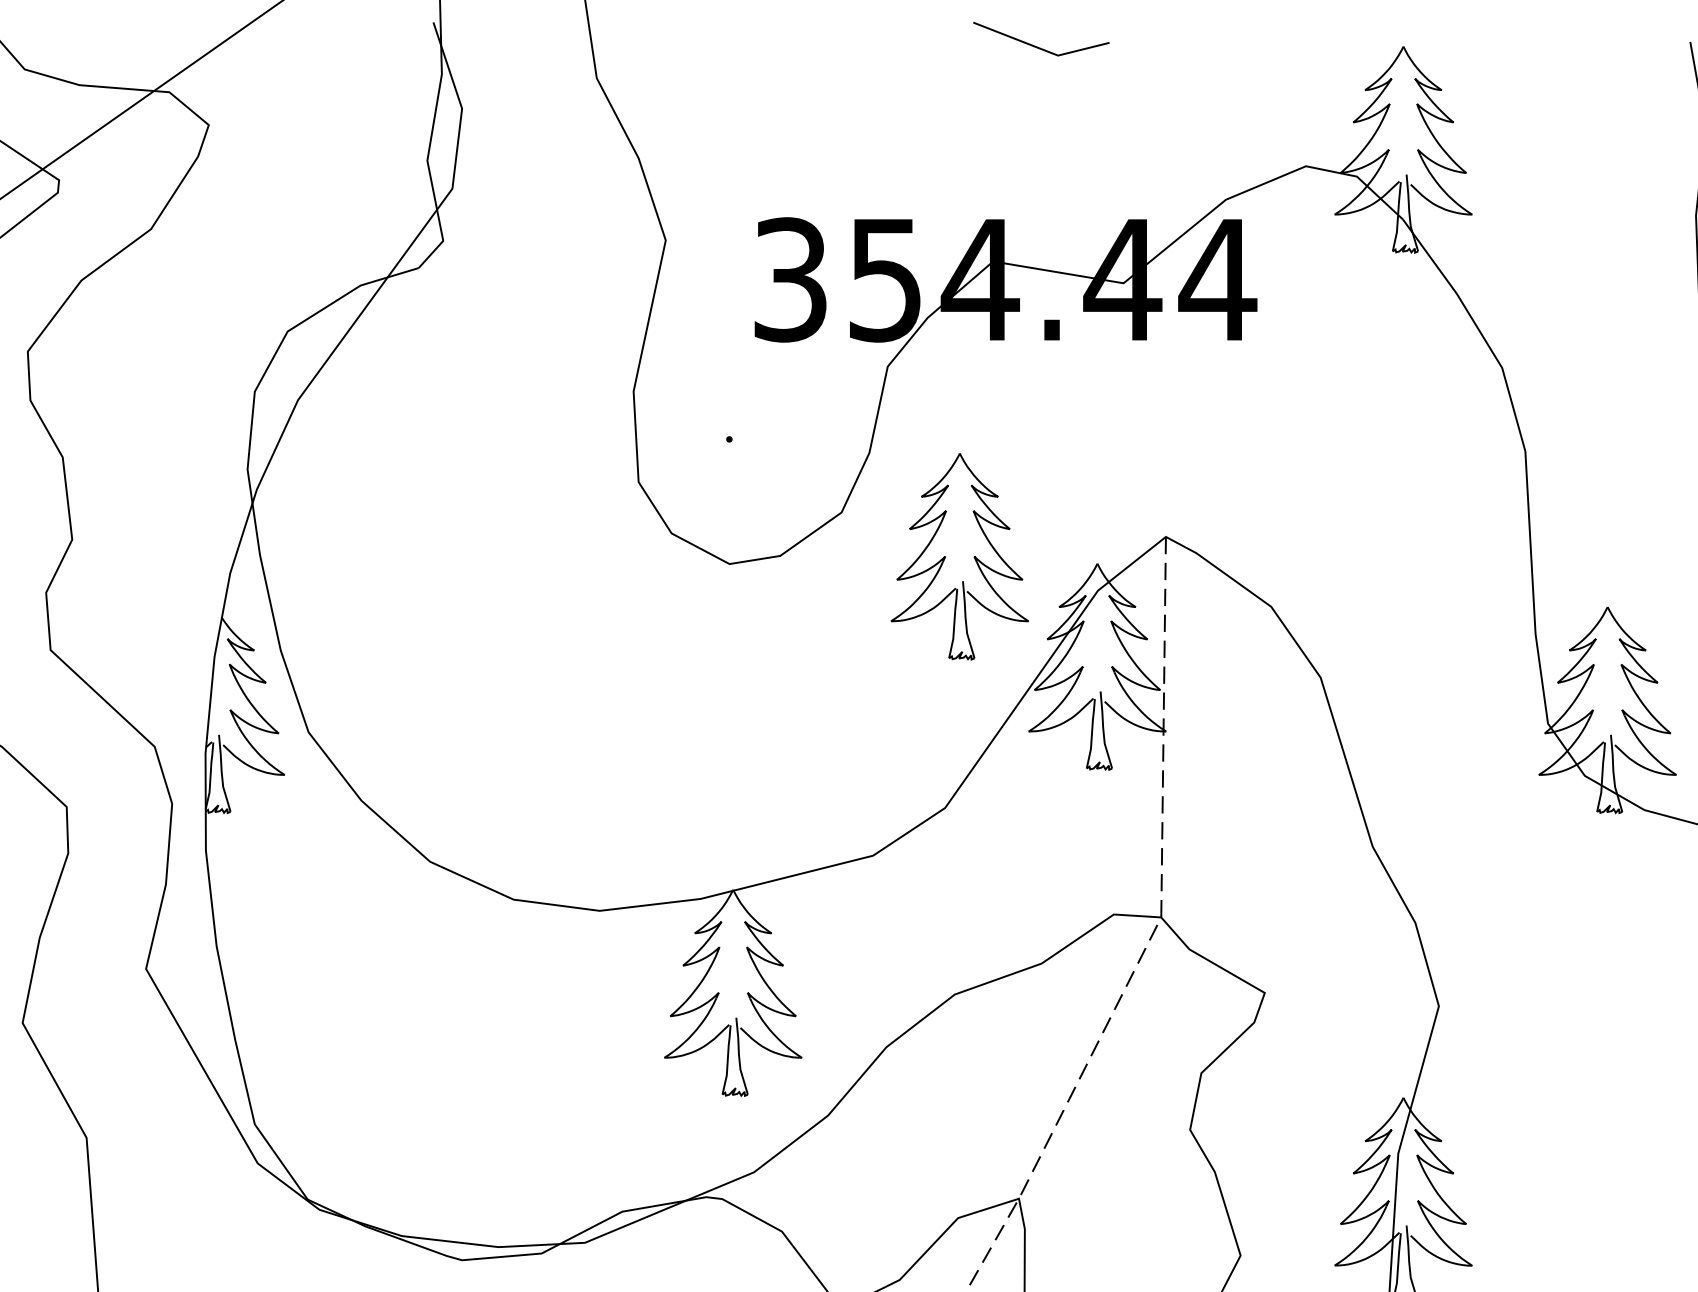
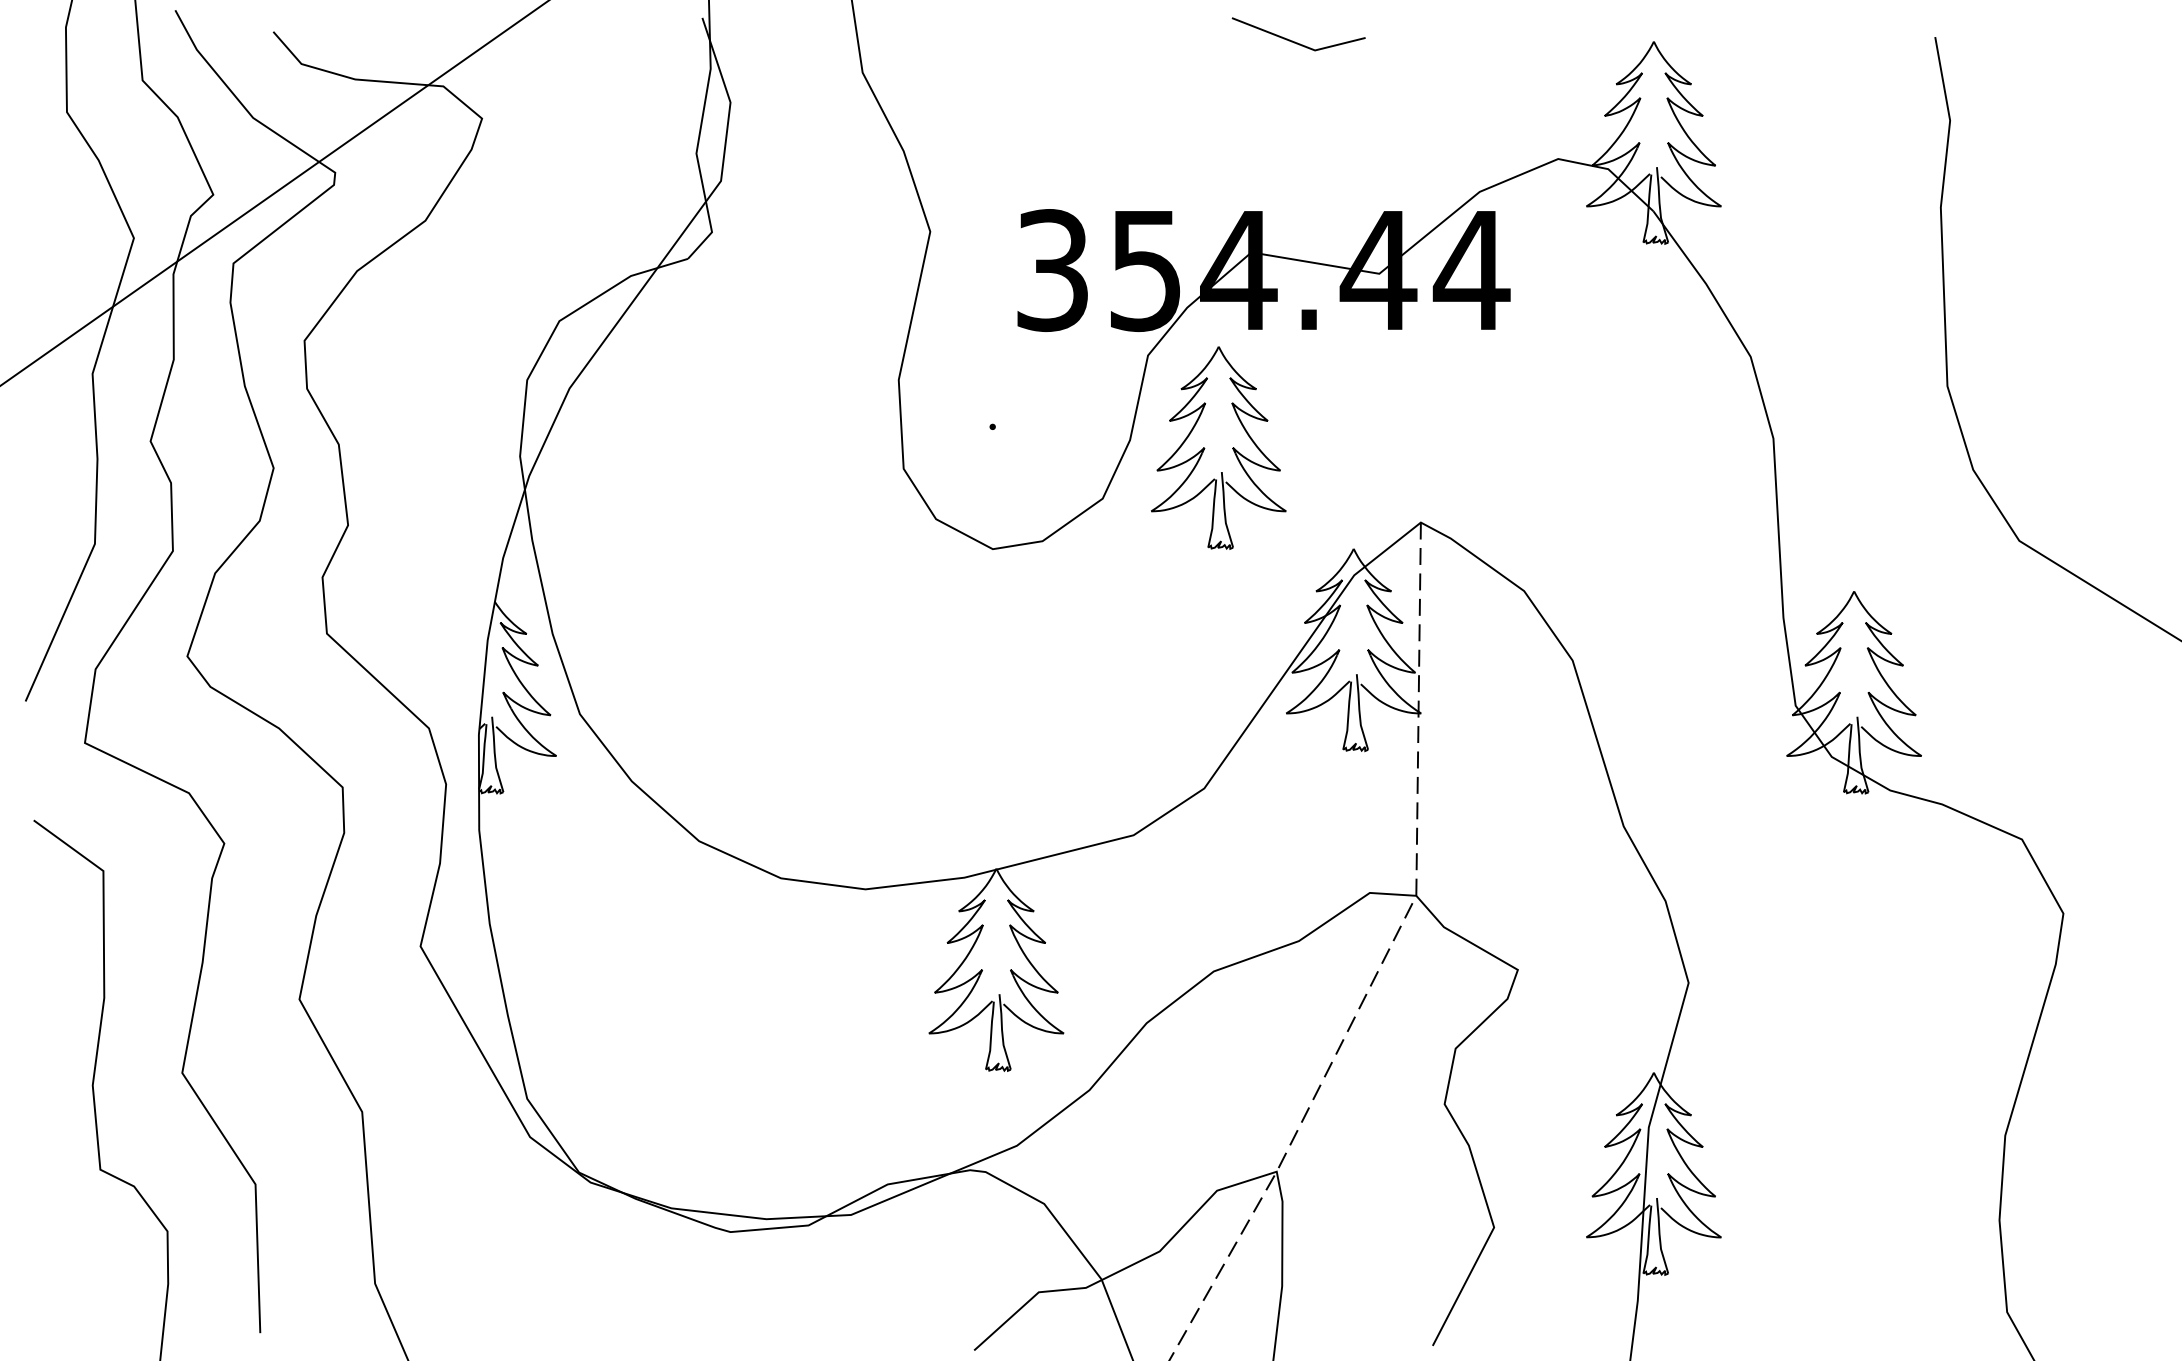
part: (946, 557) -> (1205, 448), moved

